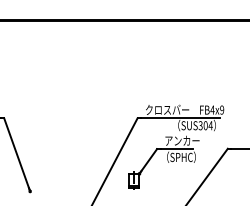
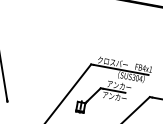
text: (222, 109) -> (151, 69), FB4x9 -> FB4x1
text: (178, 156) -> (114, 96), （SPHC） -> アンカー

